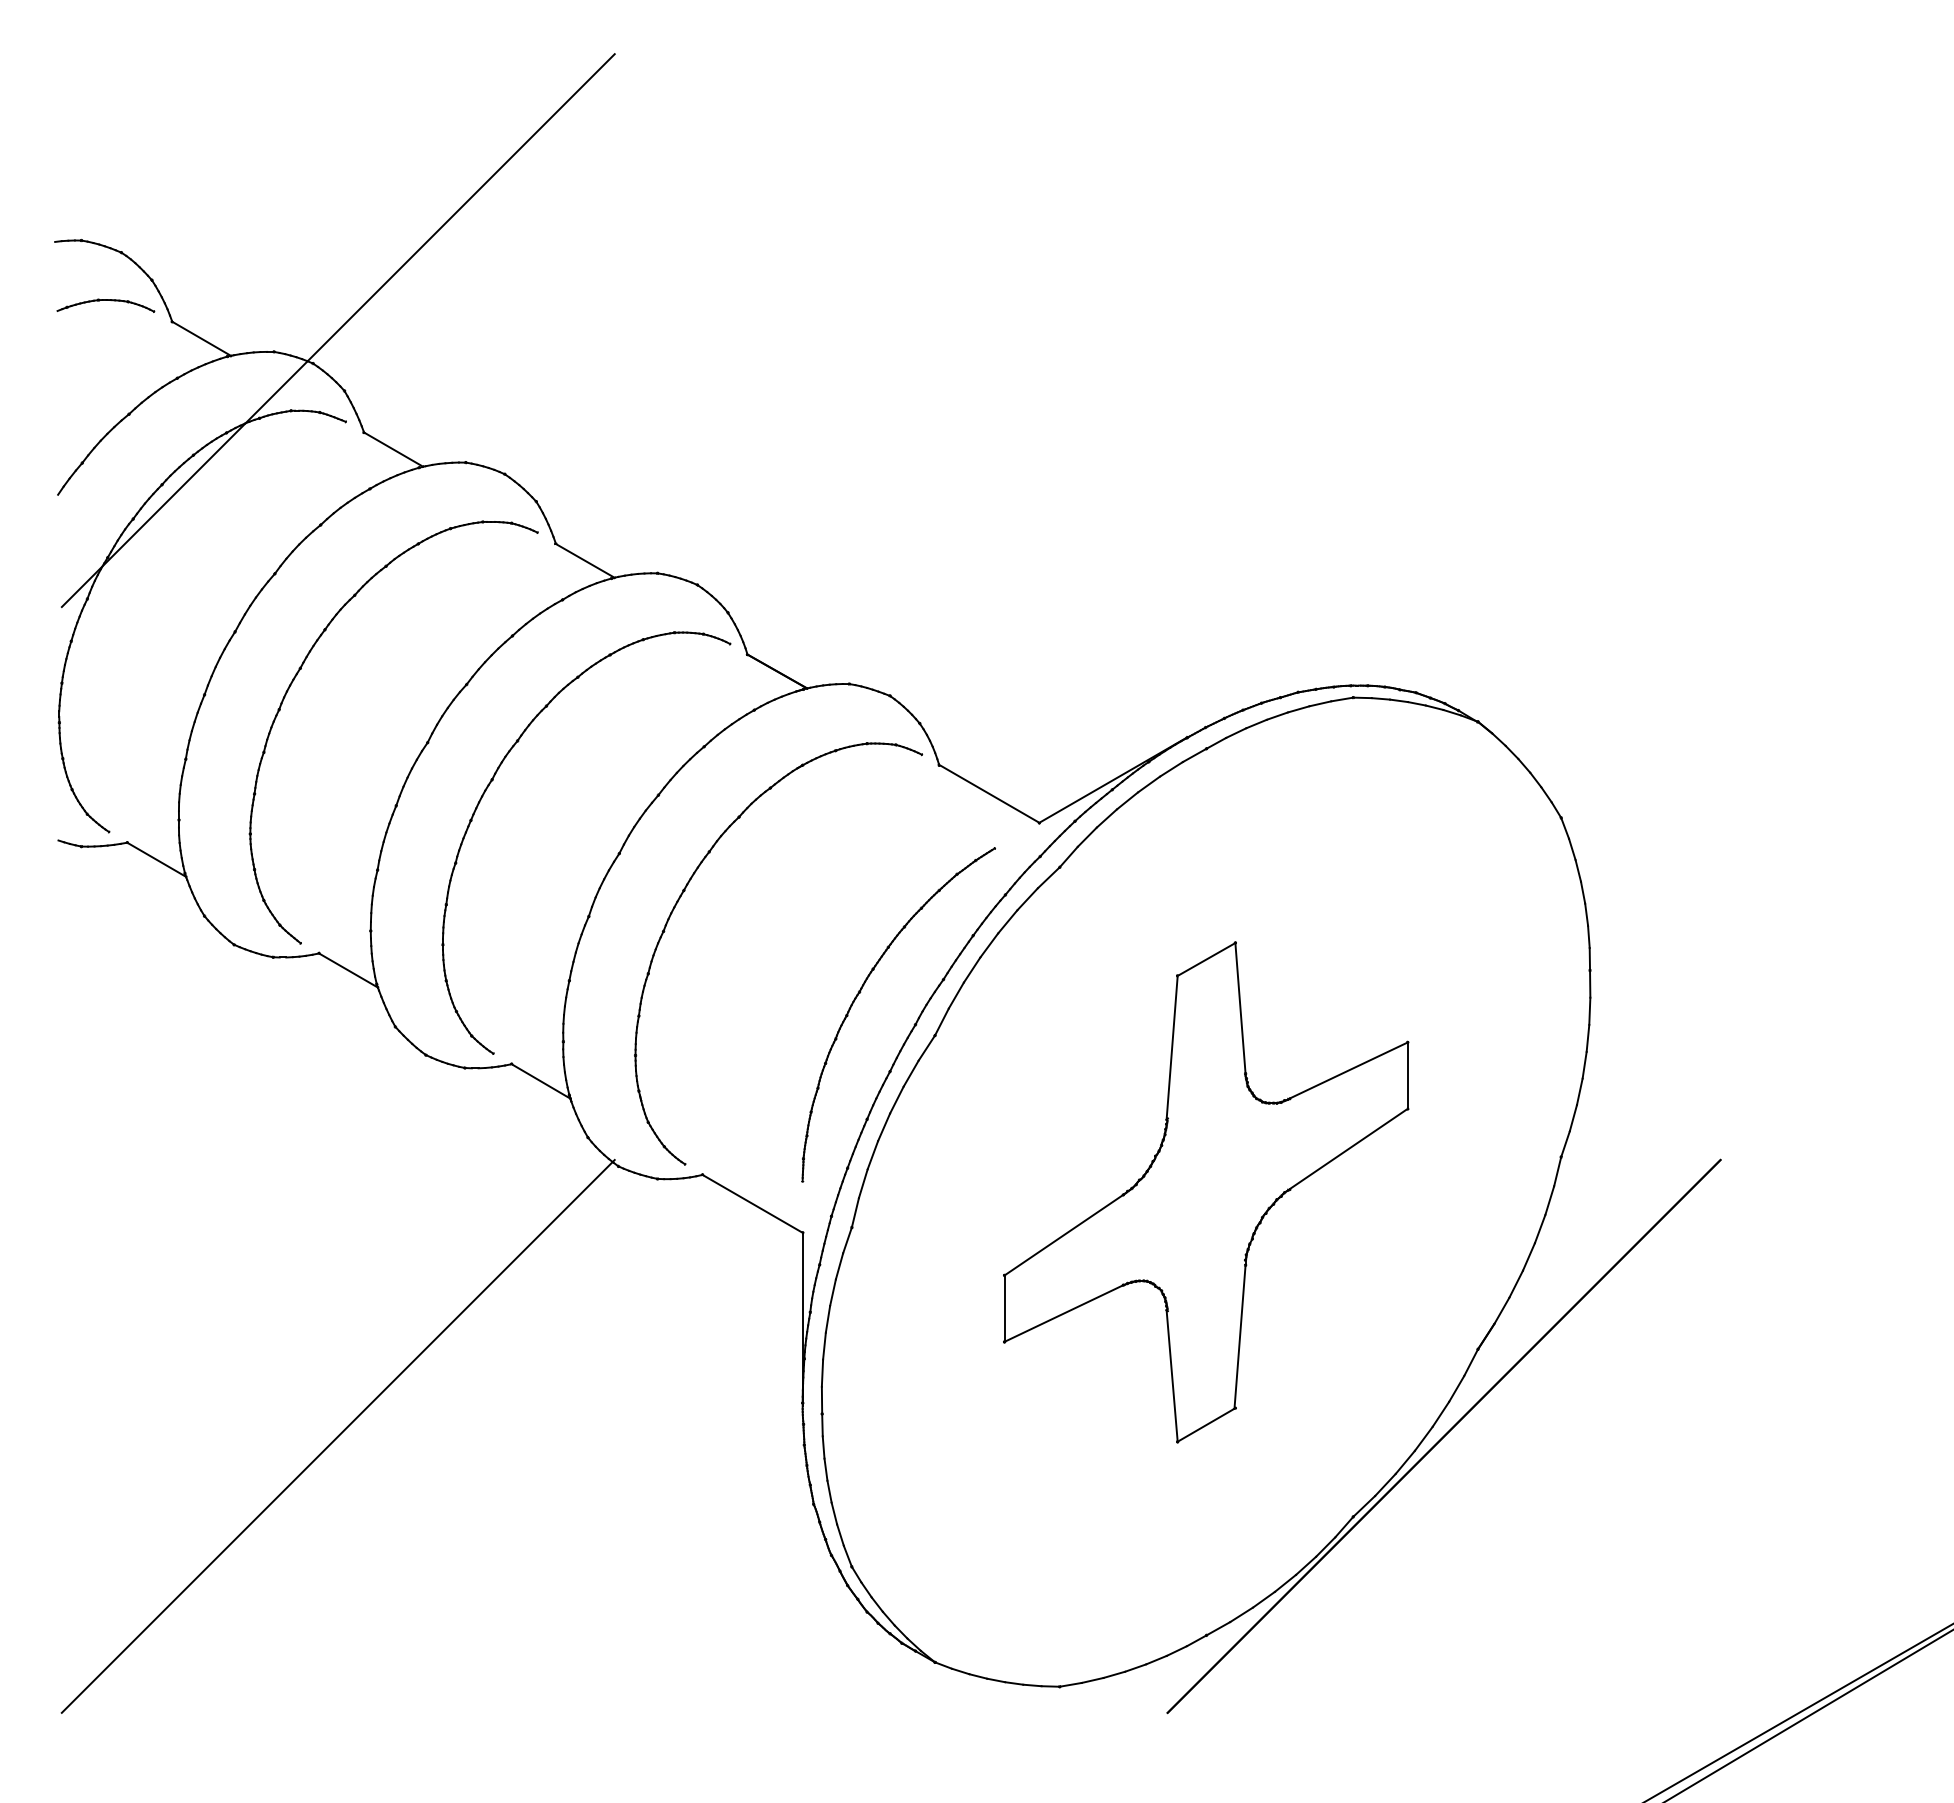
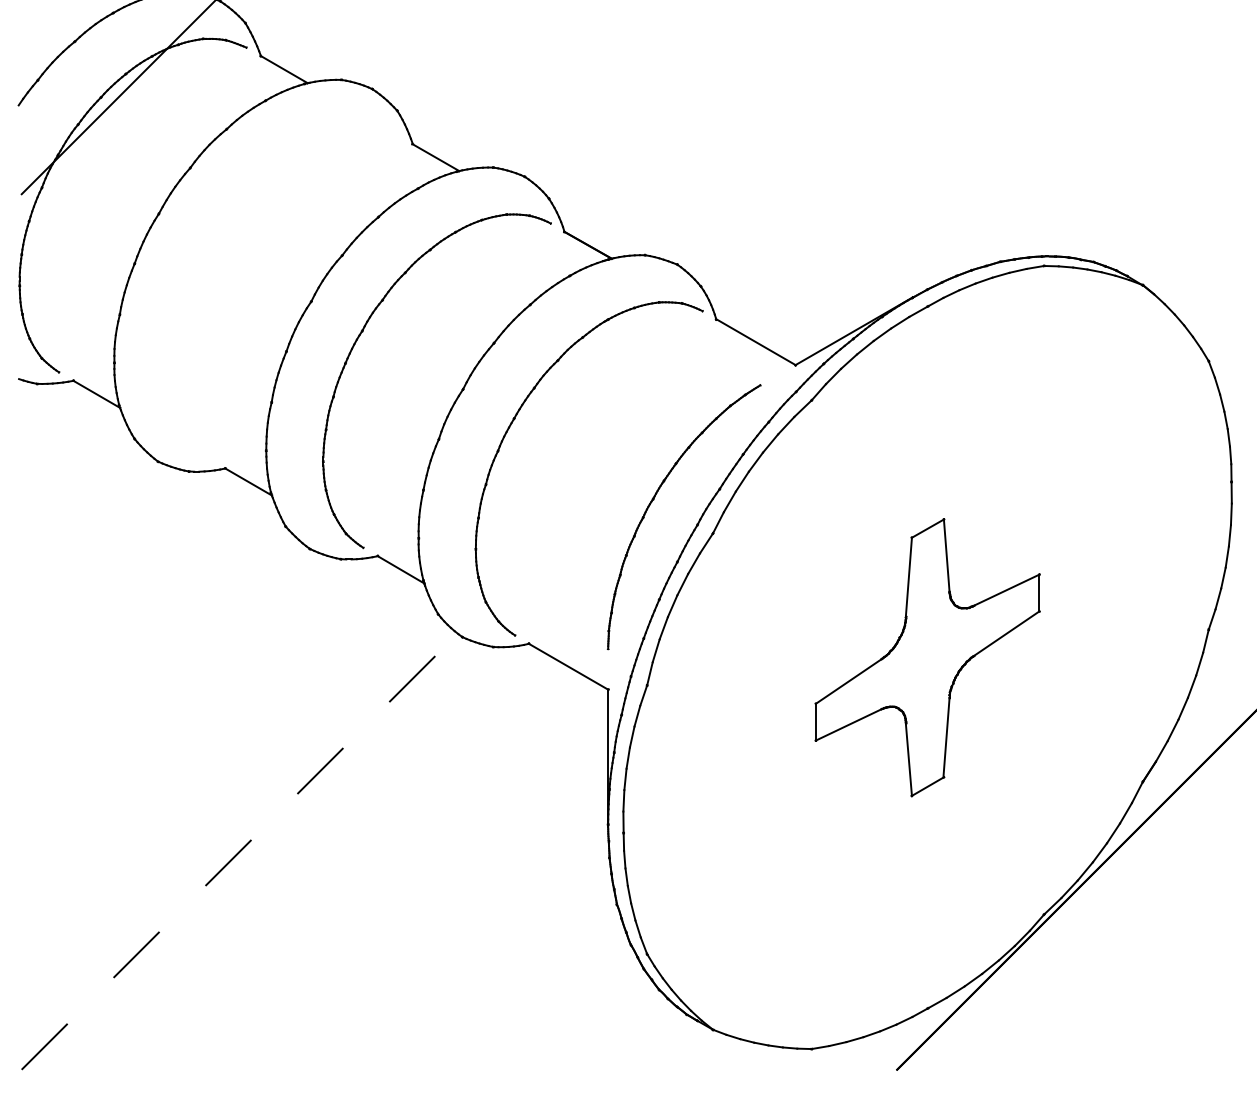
part: (301, 669) -> (211, 243), removed
part: (1206, 1192) -> (927, 657), size x0.7
line: (338, 1436) -> (240, 850), solid -> dashed

